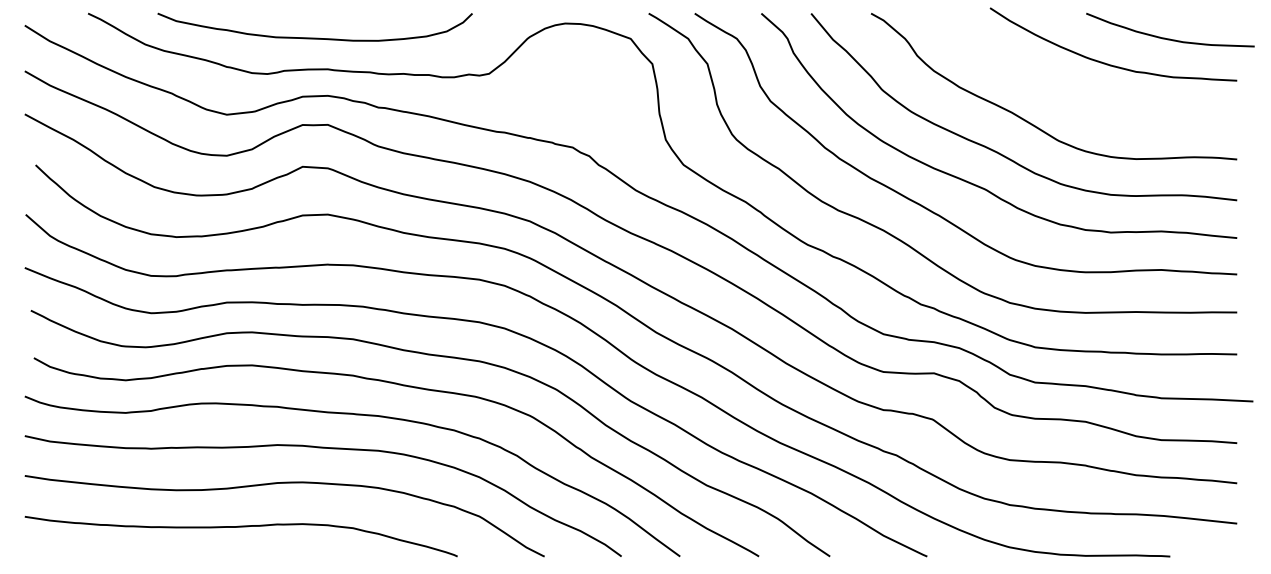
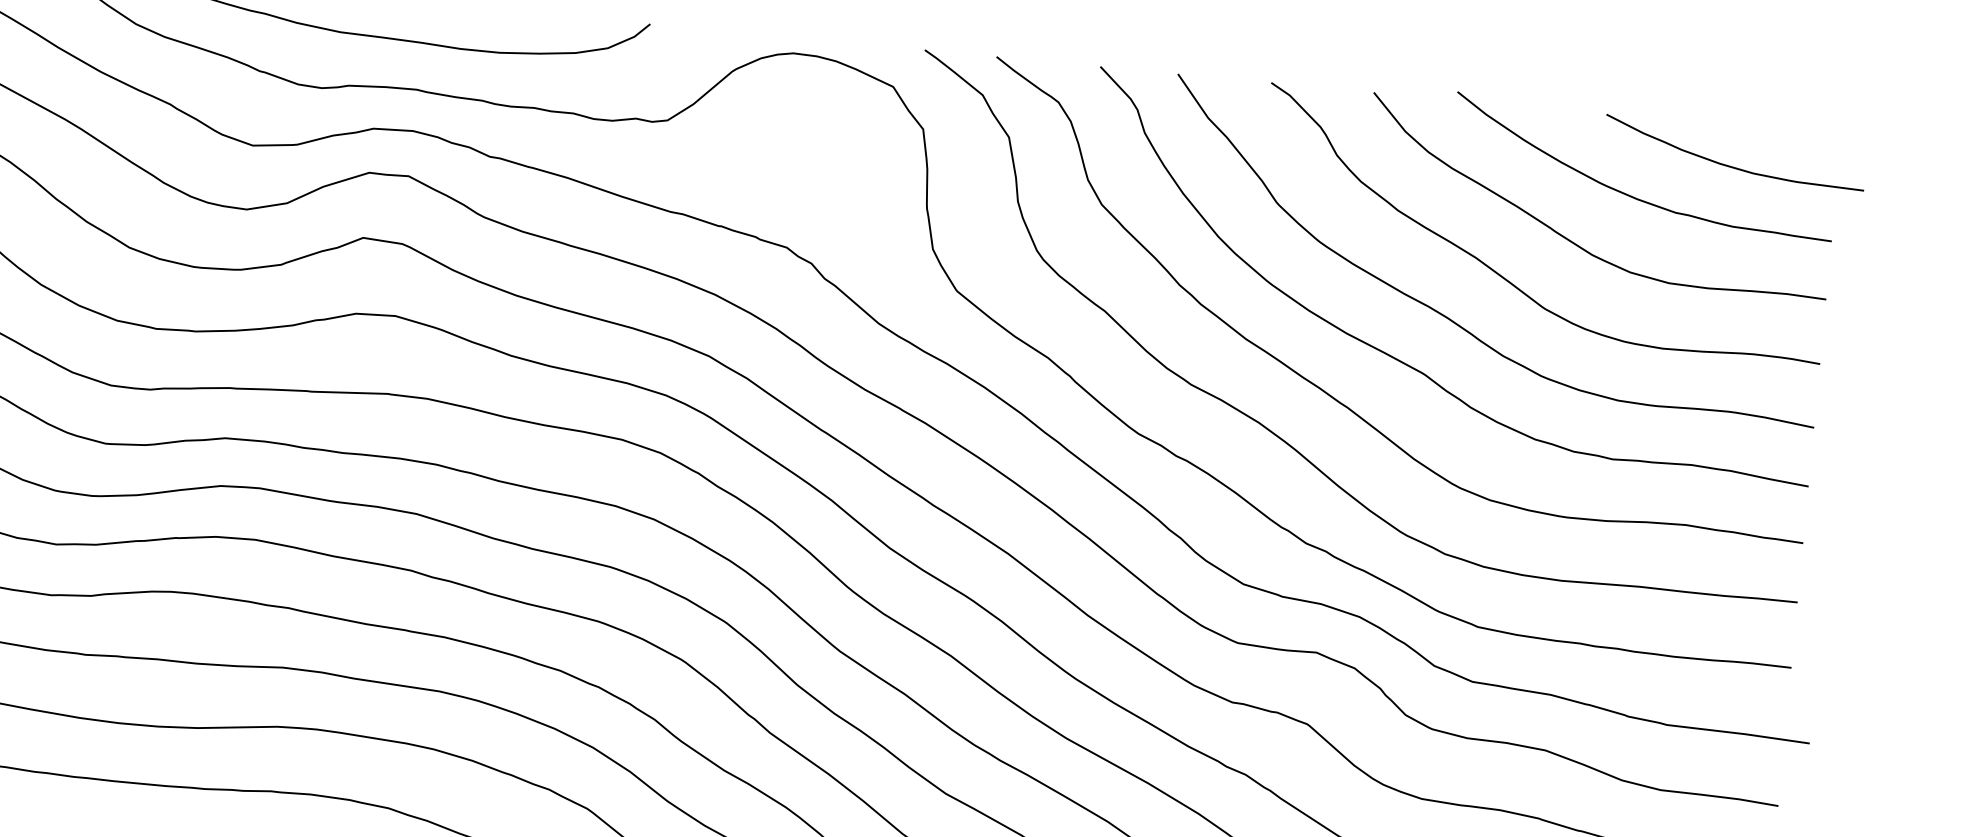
curve: (1071, 95) -> (1571, 240), added

